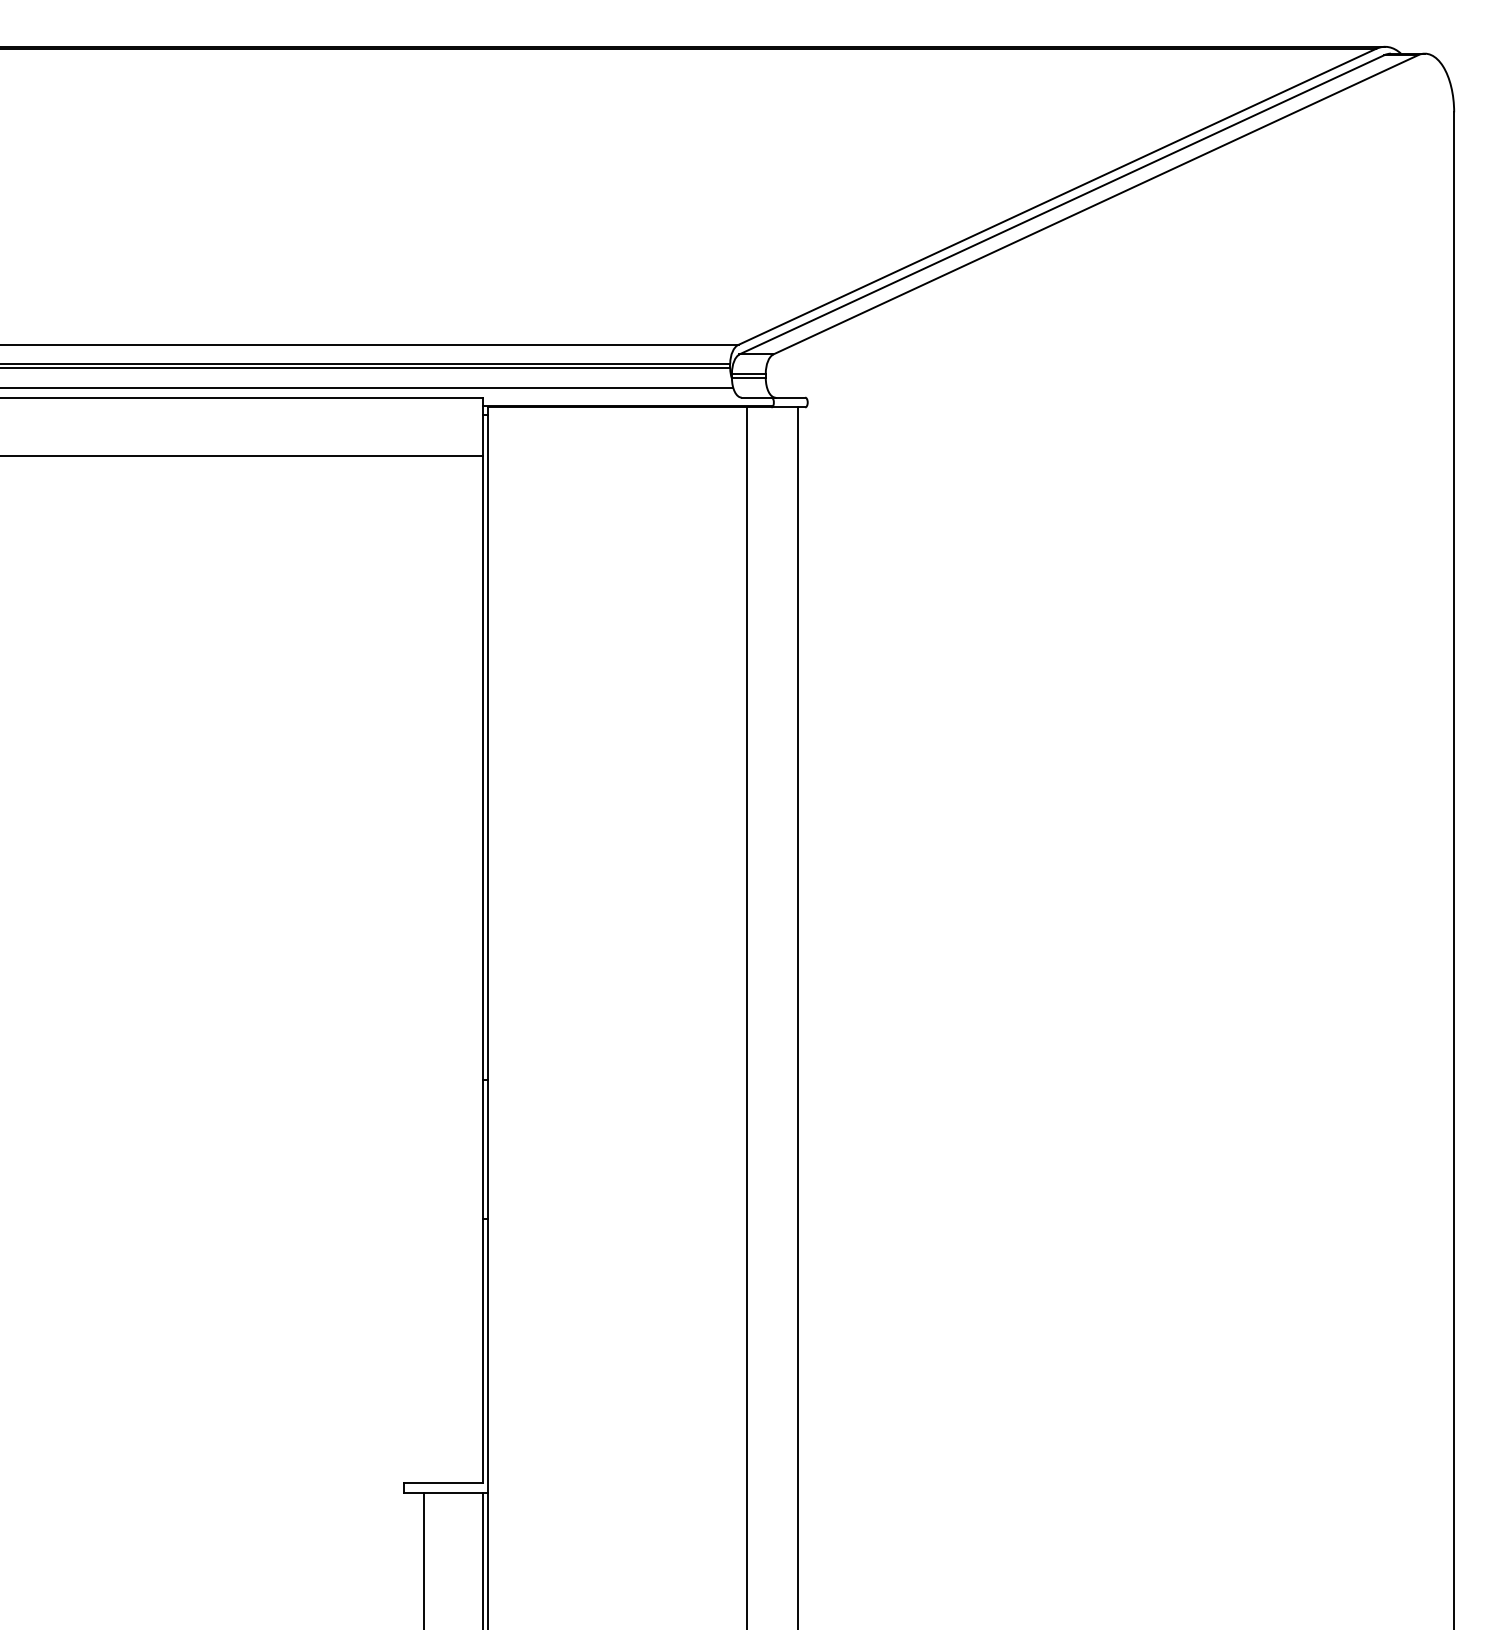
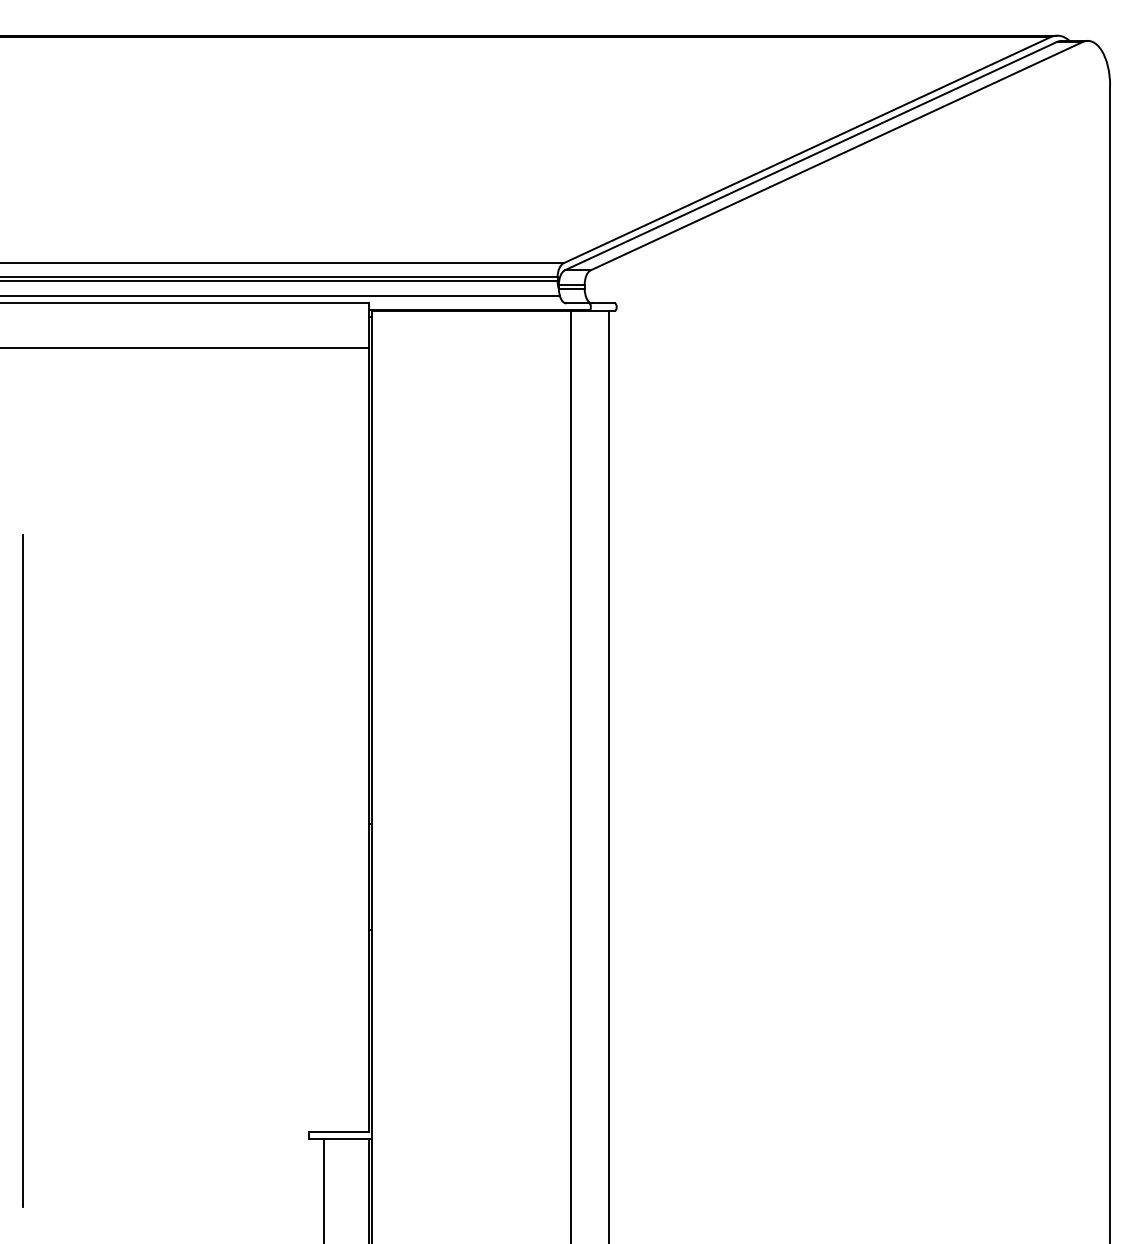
line: (29, 1140) -> (22, 870), added

